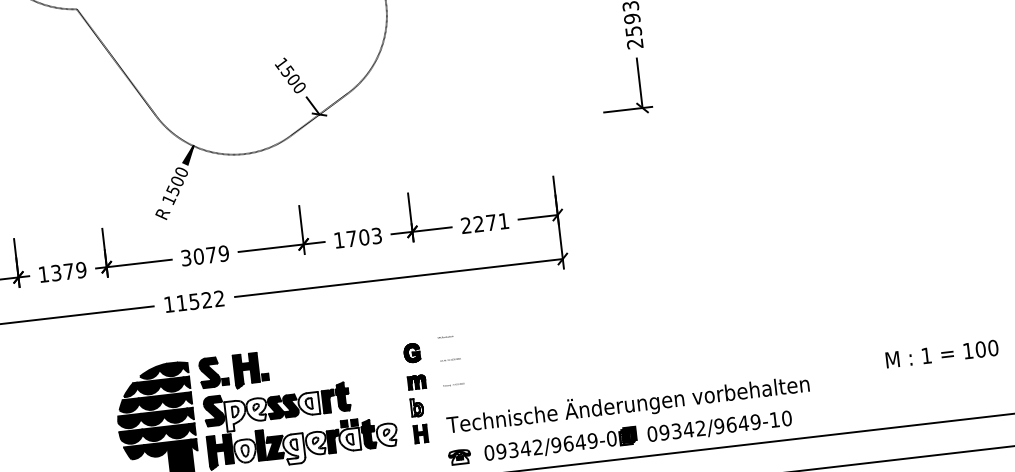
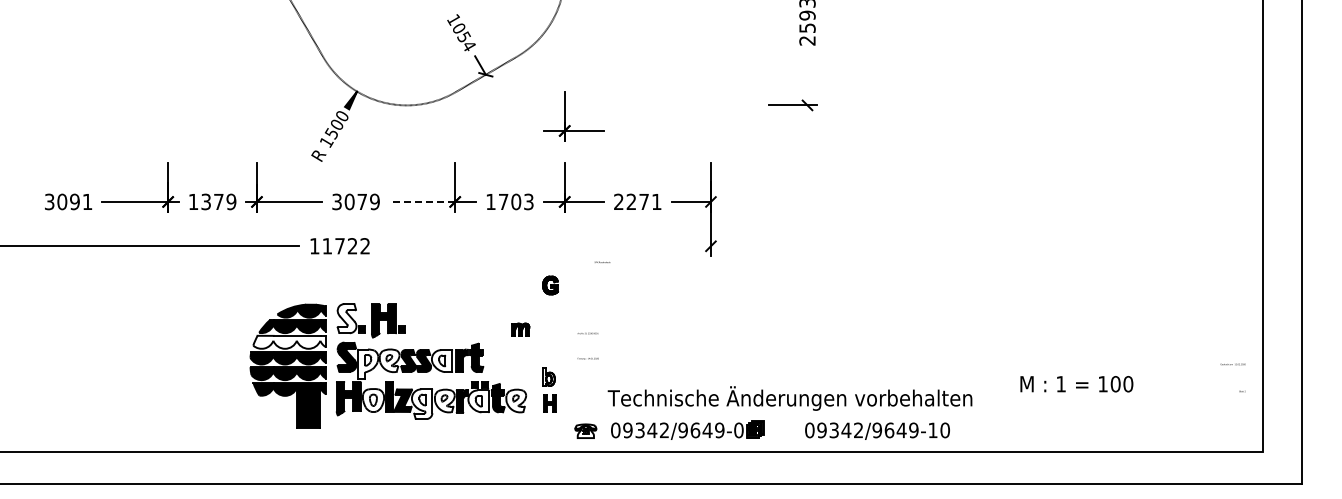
text: (292, 79) -> (463, 36), 1500 -> 1054
line: (639, 83) -> (807, 80), removed
part: (403, 146) -> (565, 116), added
line: (271, 247) -> (422, 201), solid -> dashed
line: (398, 278) -> (545, 246), removed
text: (193, 301) -> (339, 246), 11522 -> 11722
text: (445, 336) -> (602, 261), moved
part: (412, 353) -> (550, 285), moved
fill: (209, 372) -> (346, 318), removed
part: (416, 381) -> (520, 329), moved
fill: (155, 402) -> (289, 341), removed
text: (627, 404) -> (789, 398), moved
text: (719, 426) -> (877, 430), moved

